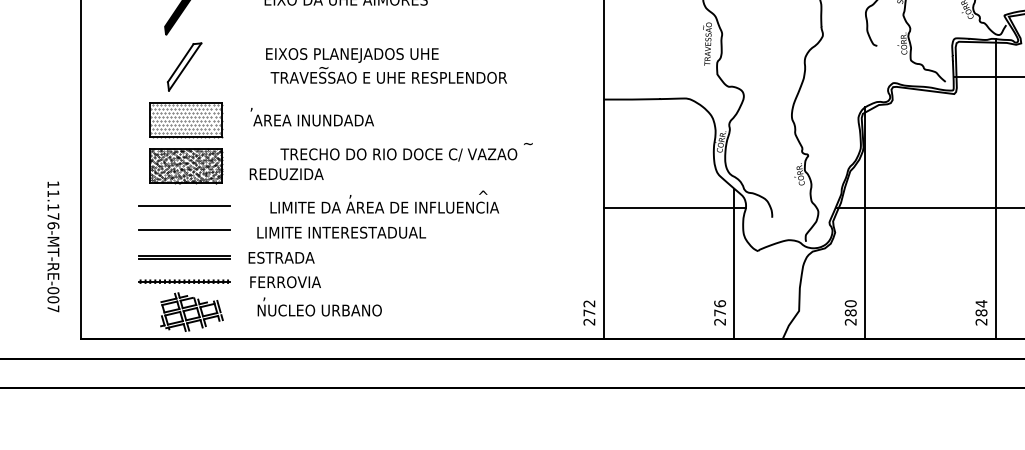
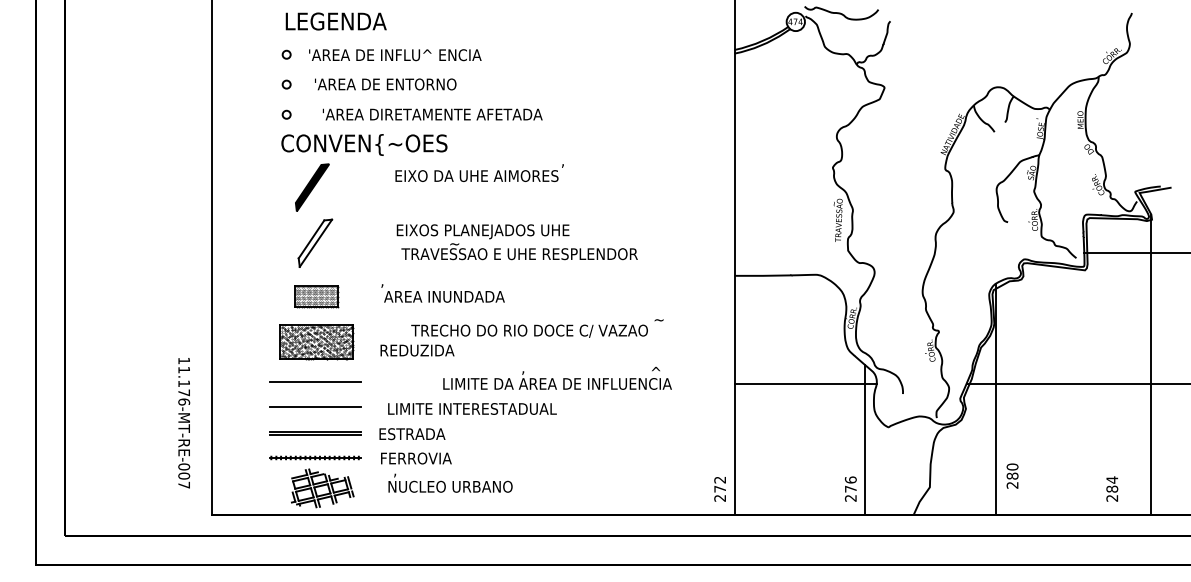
part: (185, 120) -> (316, 296), size x0.6
line: (995, 188) -> (1150, 364), moved
text: (384, 201) -> (557, 377), moved
text: (850, 312) -> (1012, 475), moved

